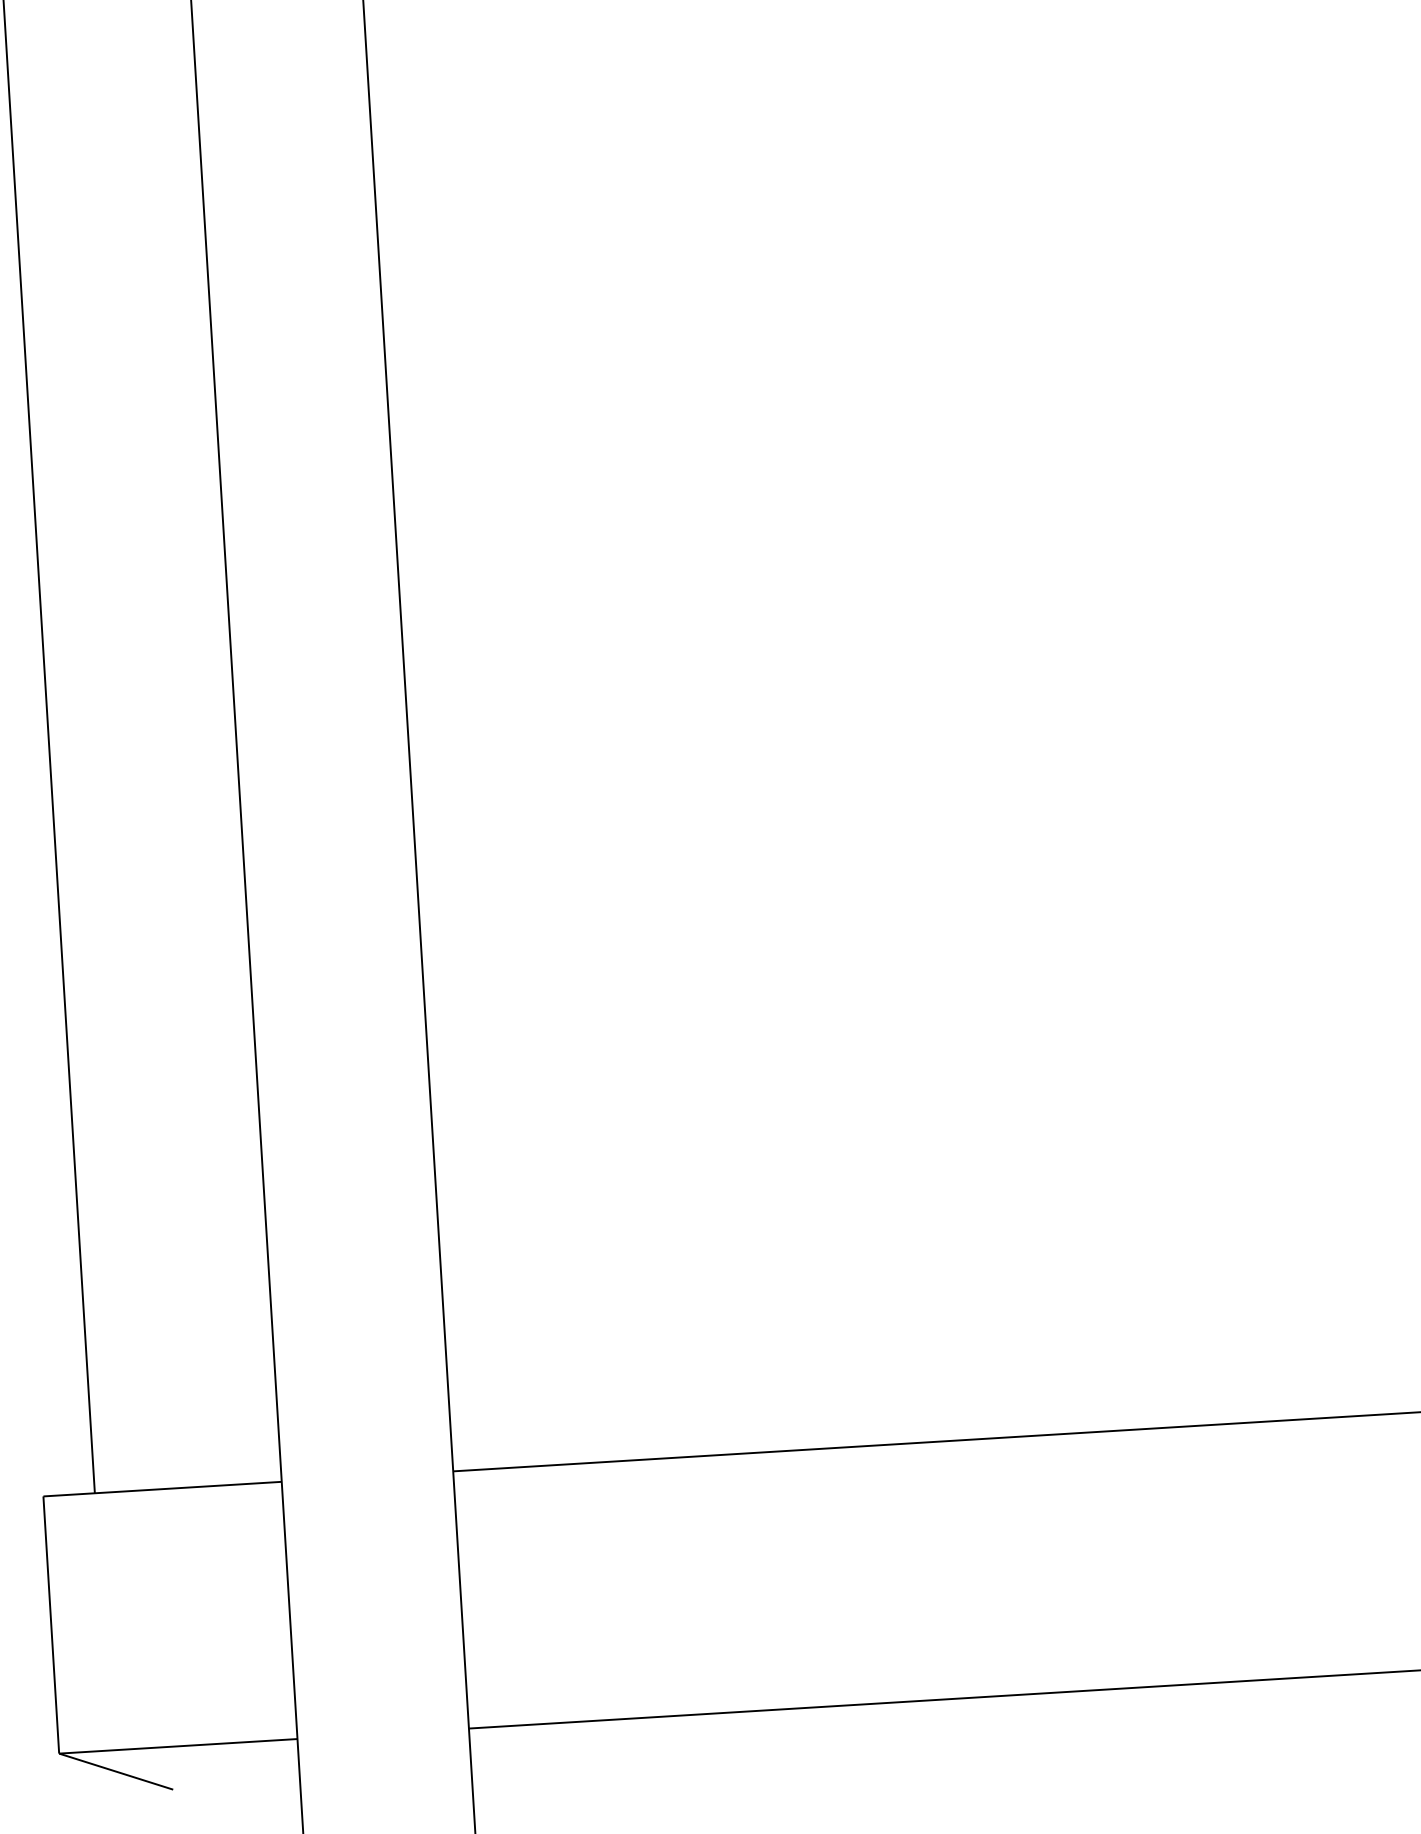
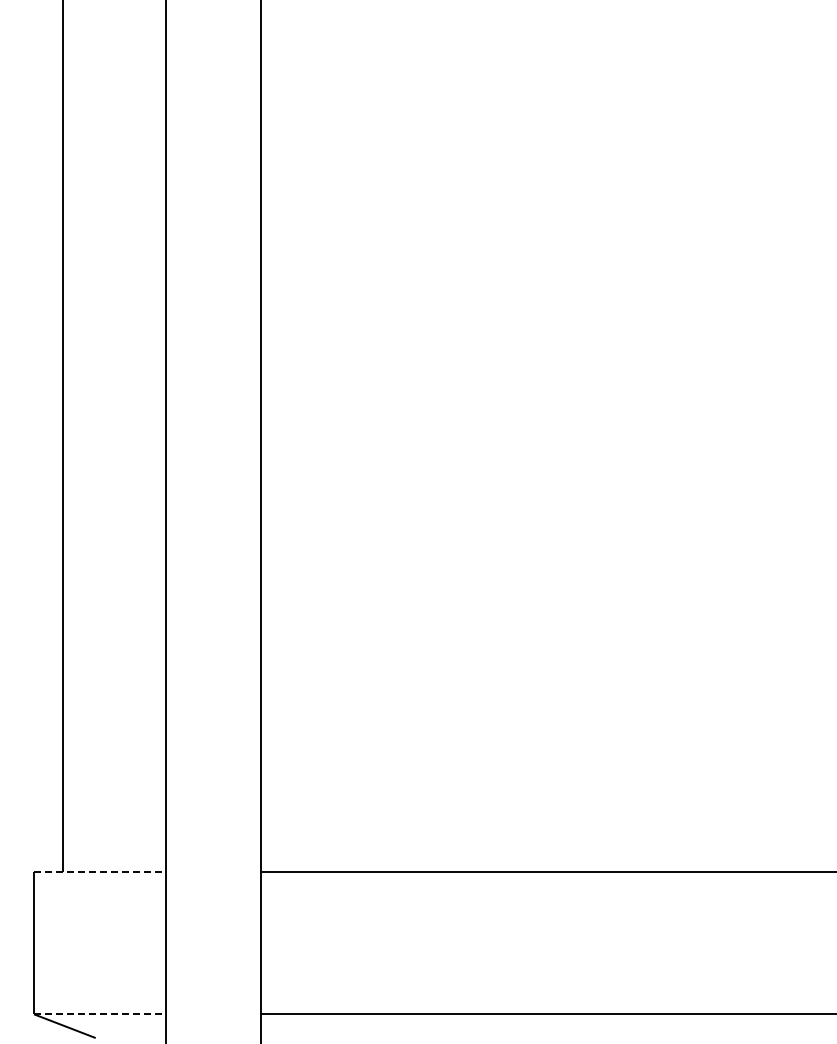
line: (163, 1488) -> (100, 871), solid -> dashed
line: (179, 1746) -> (100, 1014), solid -> dashed

